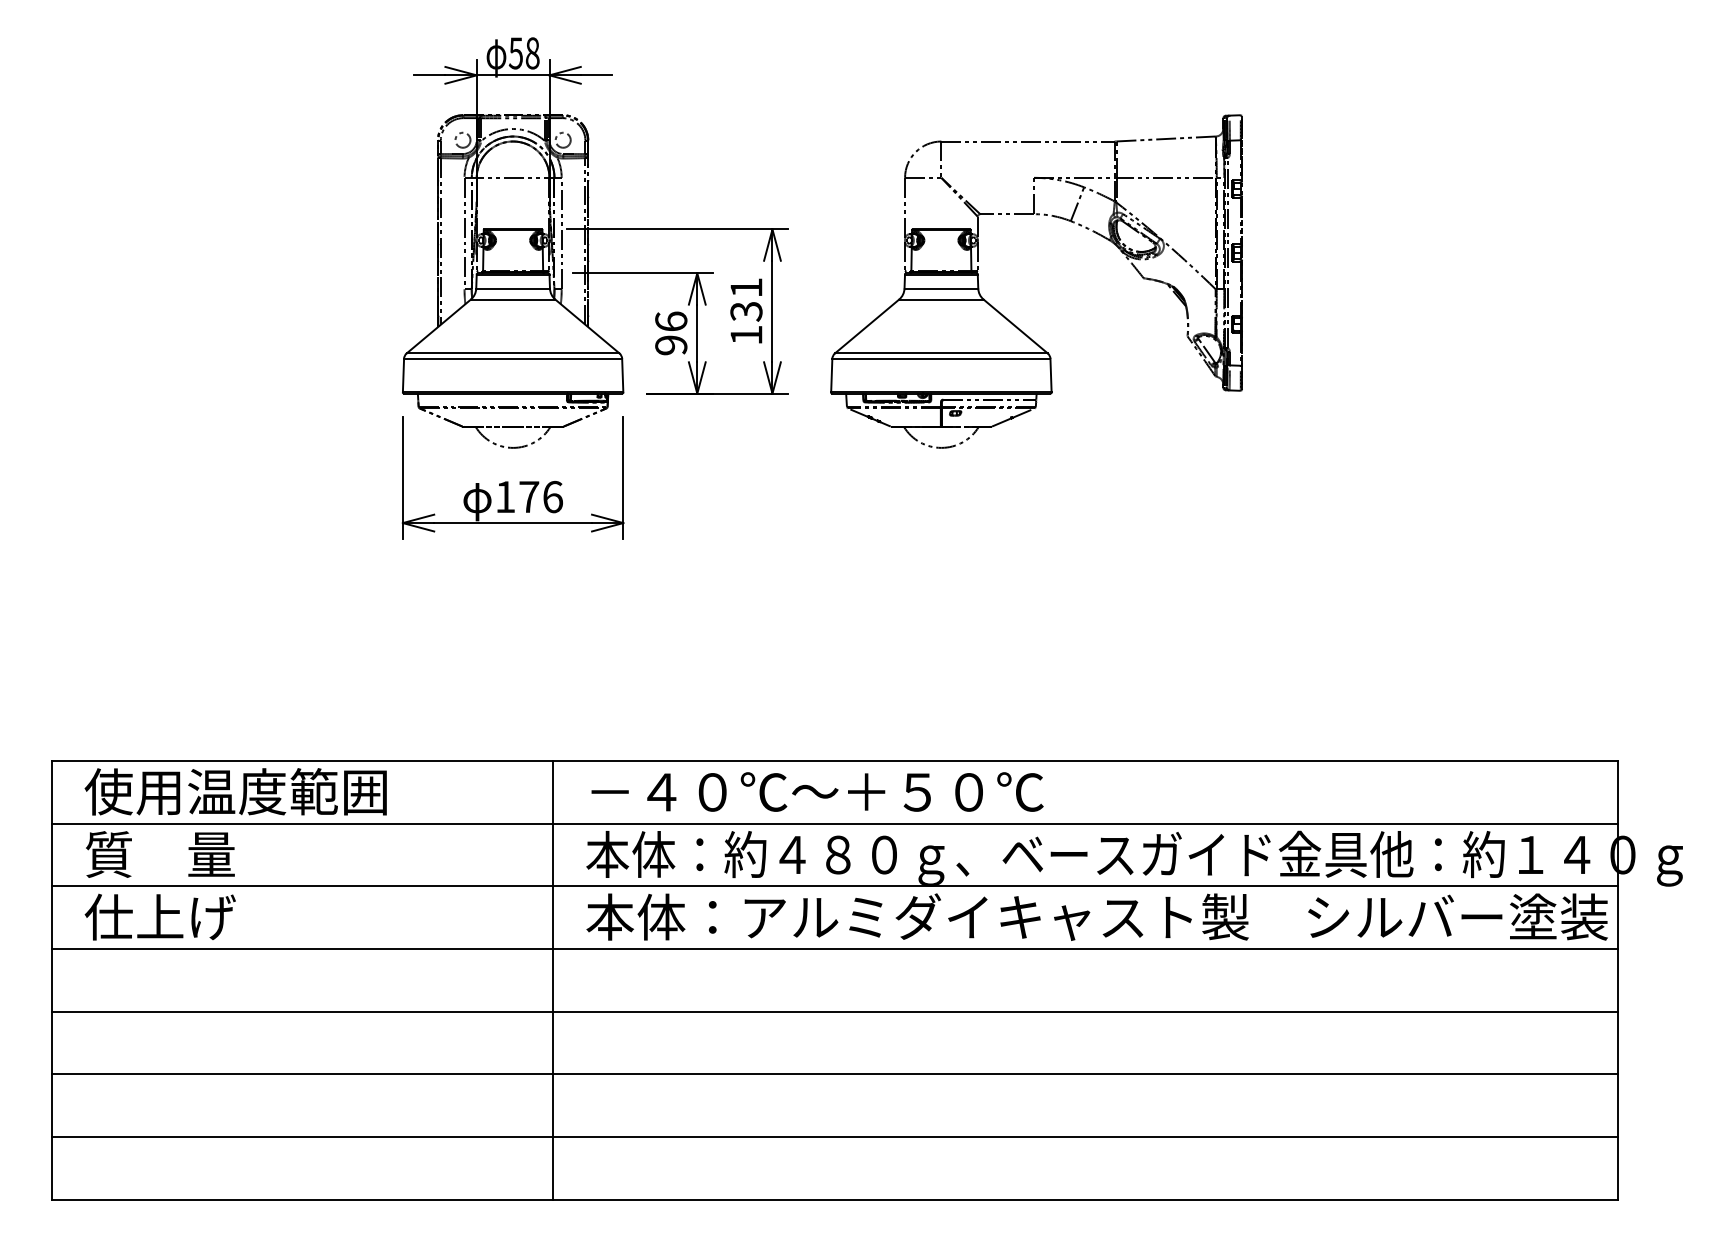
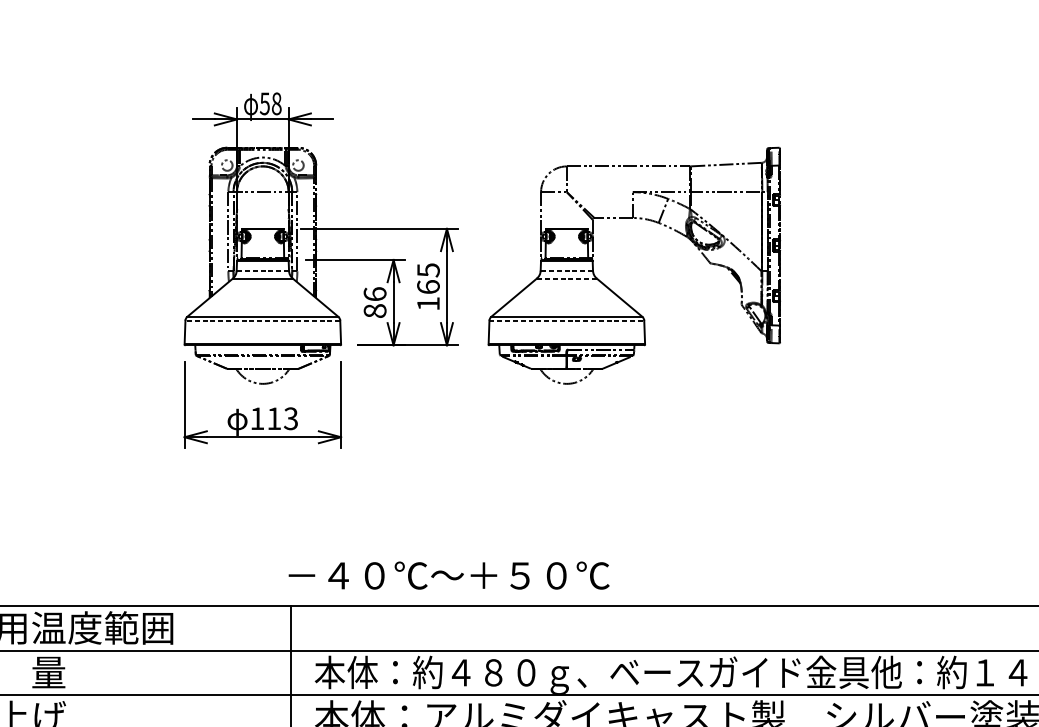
line: (513, 288) -> (263, 270), solid -> dashed
line: (941, 288) -> (566, 270), solid -> dashed
text: (746, 299) -> (428, 278), 131 -> 165
line: (940, 299) -> (566, 278), solid -> dashed
text: (671, 345) -> (375, 311), 96 -> 86
line: (512, 358) -> (262, 320), solid -> dashed
line: (941, 358) -> (566, 320), solid -> dashed
text: (540, 496) -> (282, 418), 176 -> 113
text: (817, 791) -> (449, 575), moved

